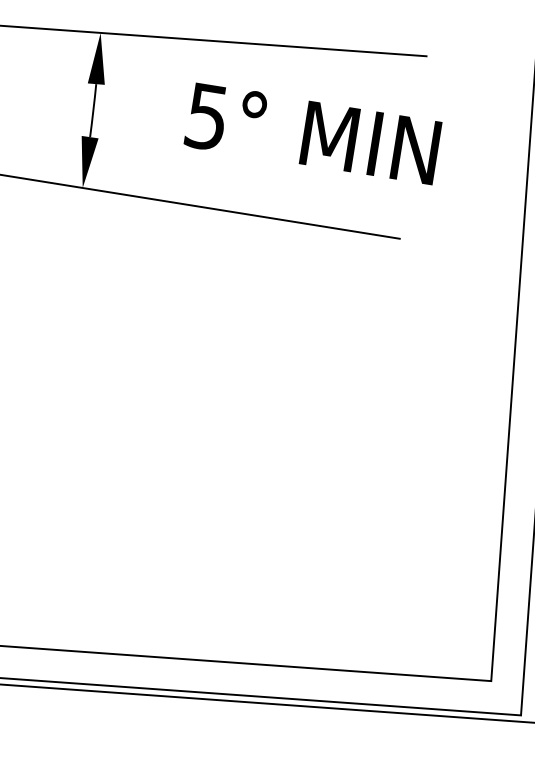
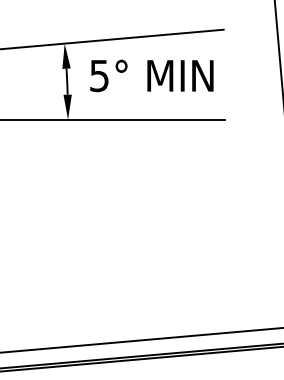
text: (312, 132) -> (151, 75), moved

